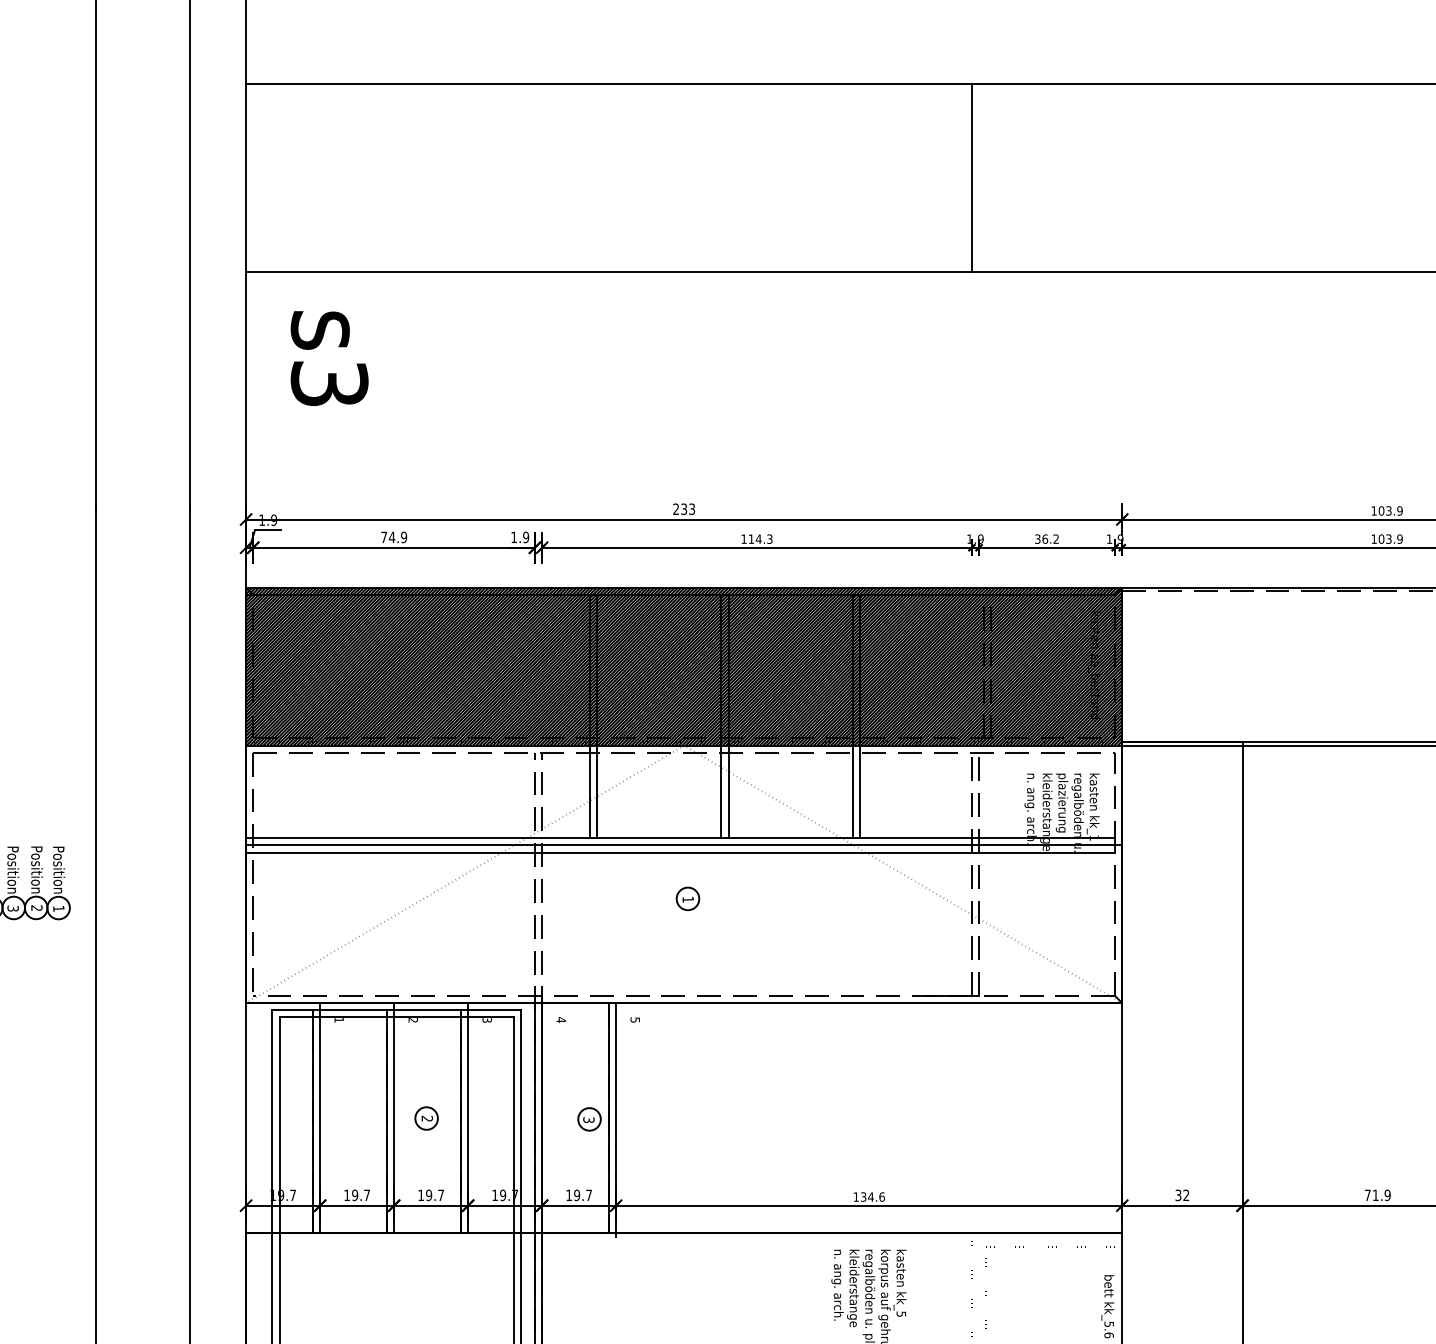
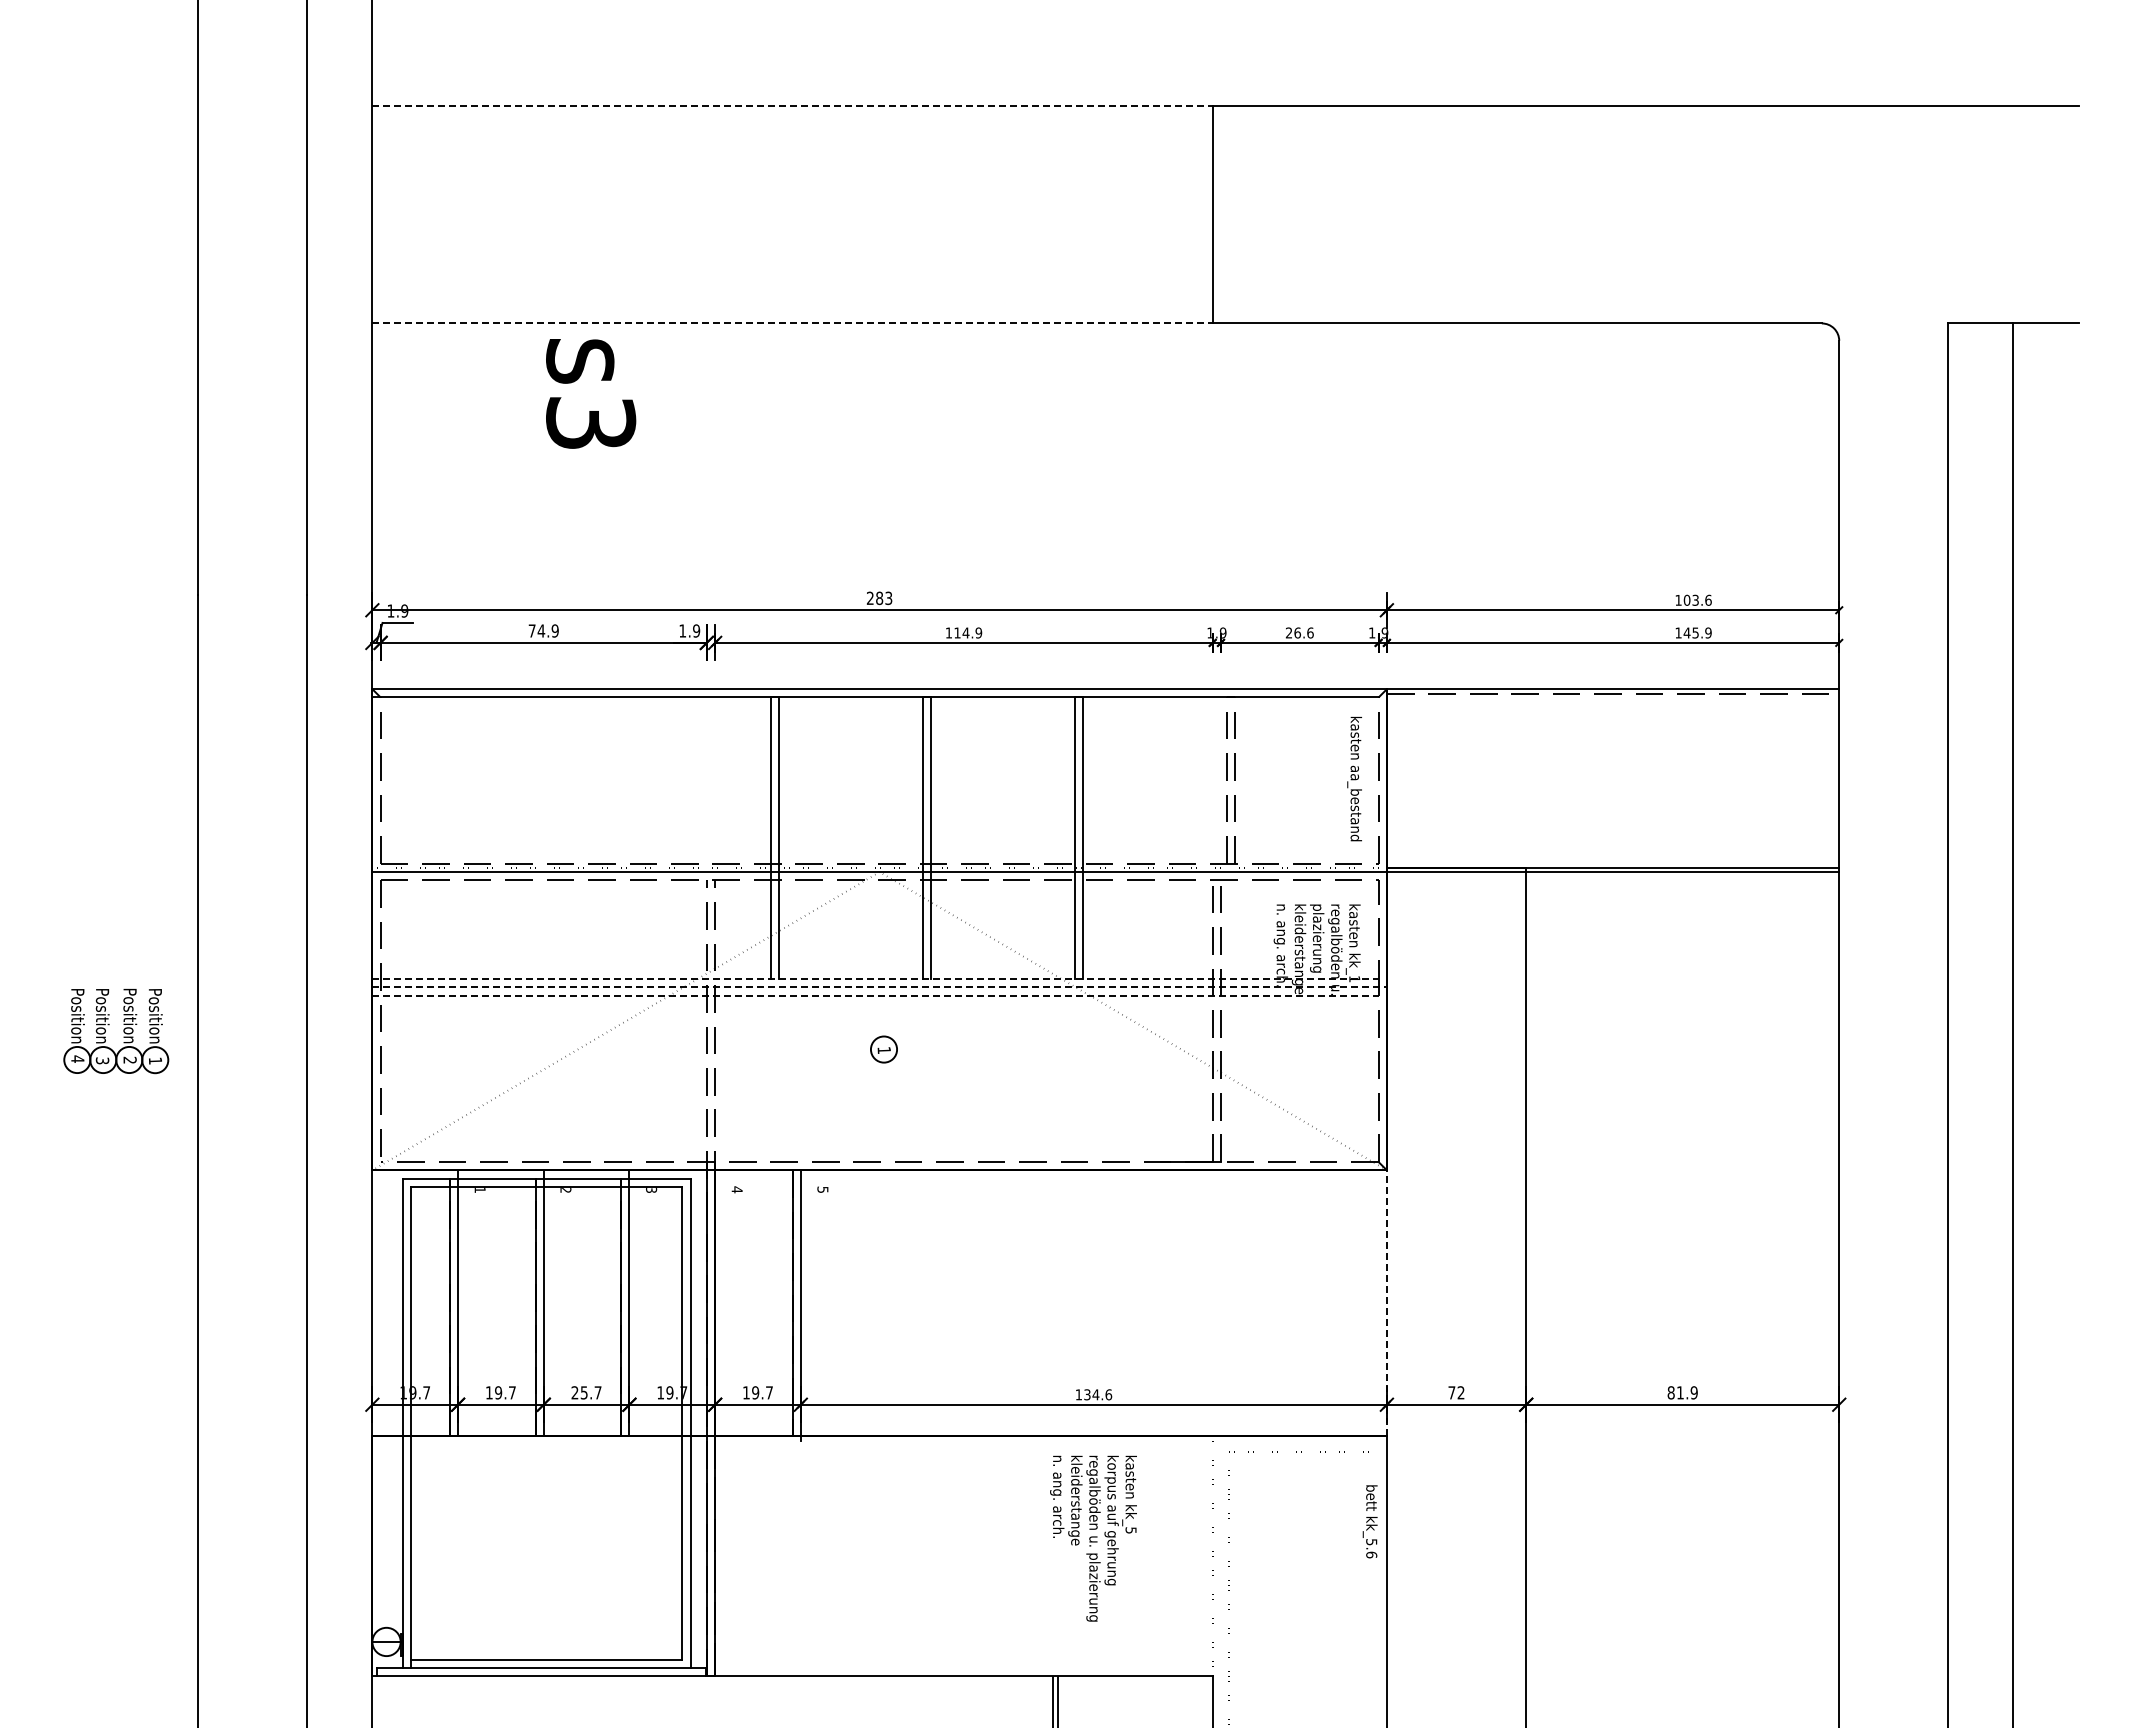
line: (609, 83) -> (793, 105), solid -> dashed
line: (609, 271) -> (793, 323), solid -> dashed
text: (330, 358) -> (591, 393), moved
text: (684, 508) -> (879, 597), 233 -> 283
text: (1400, 510) -> (1708, 599), 103.9 -> 103.6
text: (769, 538) -> (978, 632), 114.3 -> 114.9
text: (1046, 538) -> (1299, 632), 36.2 -> 26.6
text: (1384, 538) -> (1690, 632), 103.9 -> 145.9
hatch: (684, 666) -> (879, 780), removed
line: (681, 837) -> (876, 978), solid -> dashed
line: (684, 845) -> (880, 987), solid -> dashed
line: (681, 853) -> (876, 996), solid -> dashed
part: (426, 1118) -> (581, 1303), removed
line: (1121, 1118) -> (1386, 1303), solid -> dashed
part: (589, 1119) -> (769, 1304), removed
text: (425, 1195) -> (579, 1392), 19.7 -> 25.7
text: (1178, 1195) -> (1451, 1392), 32 -> 72
text: (1367, 1195) -> (1670, 1392), 71.9 -> 81.9

